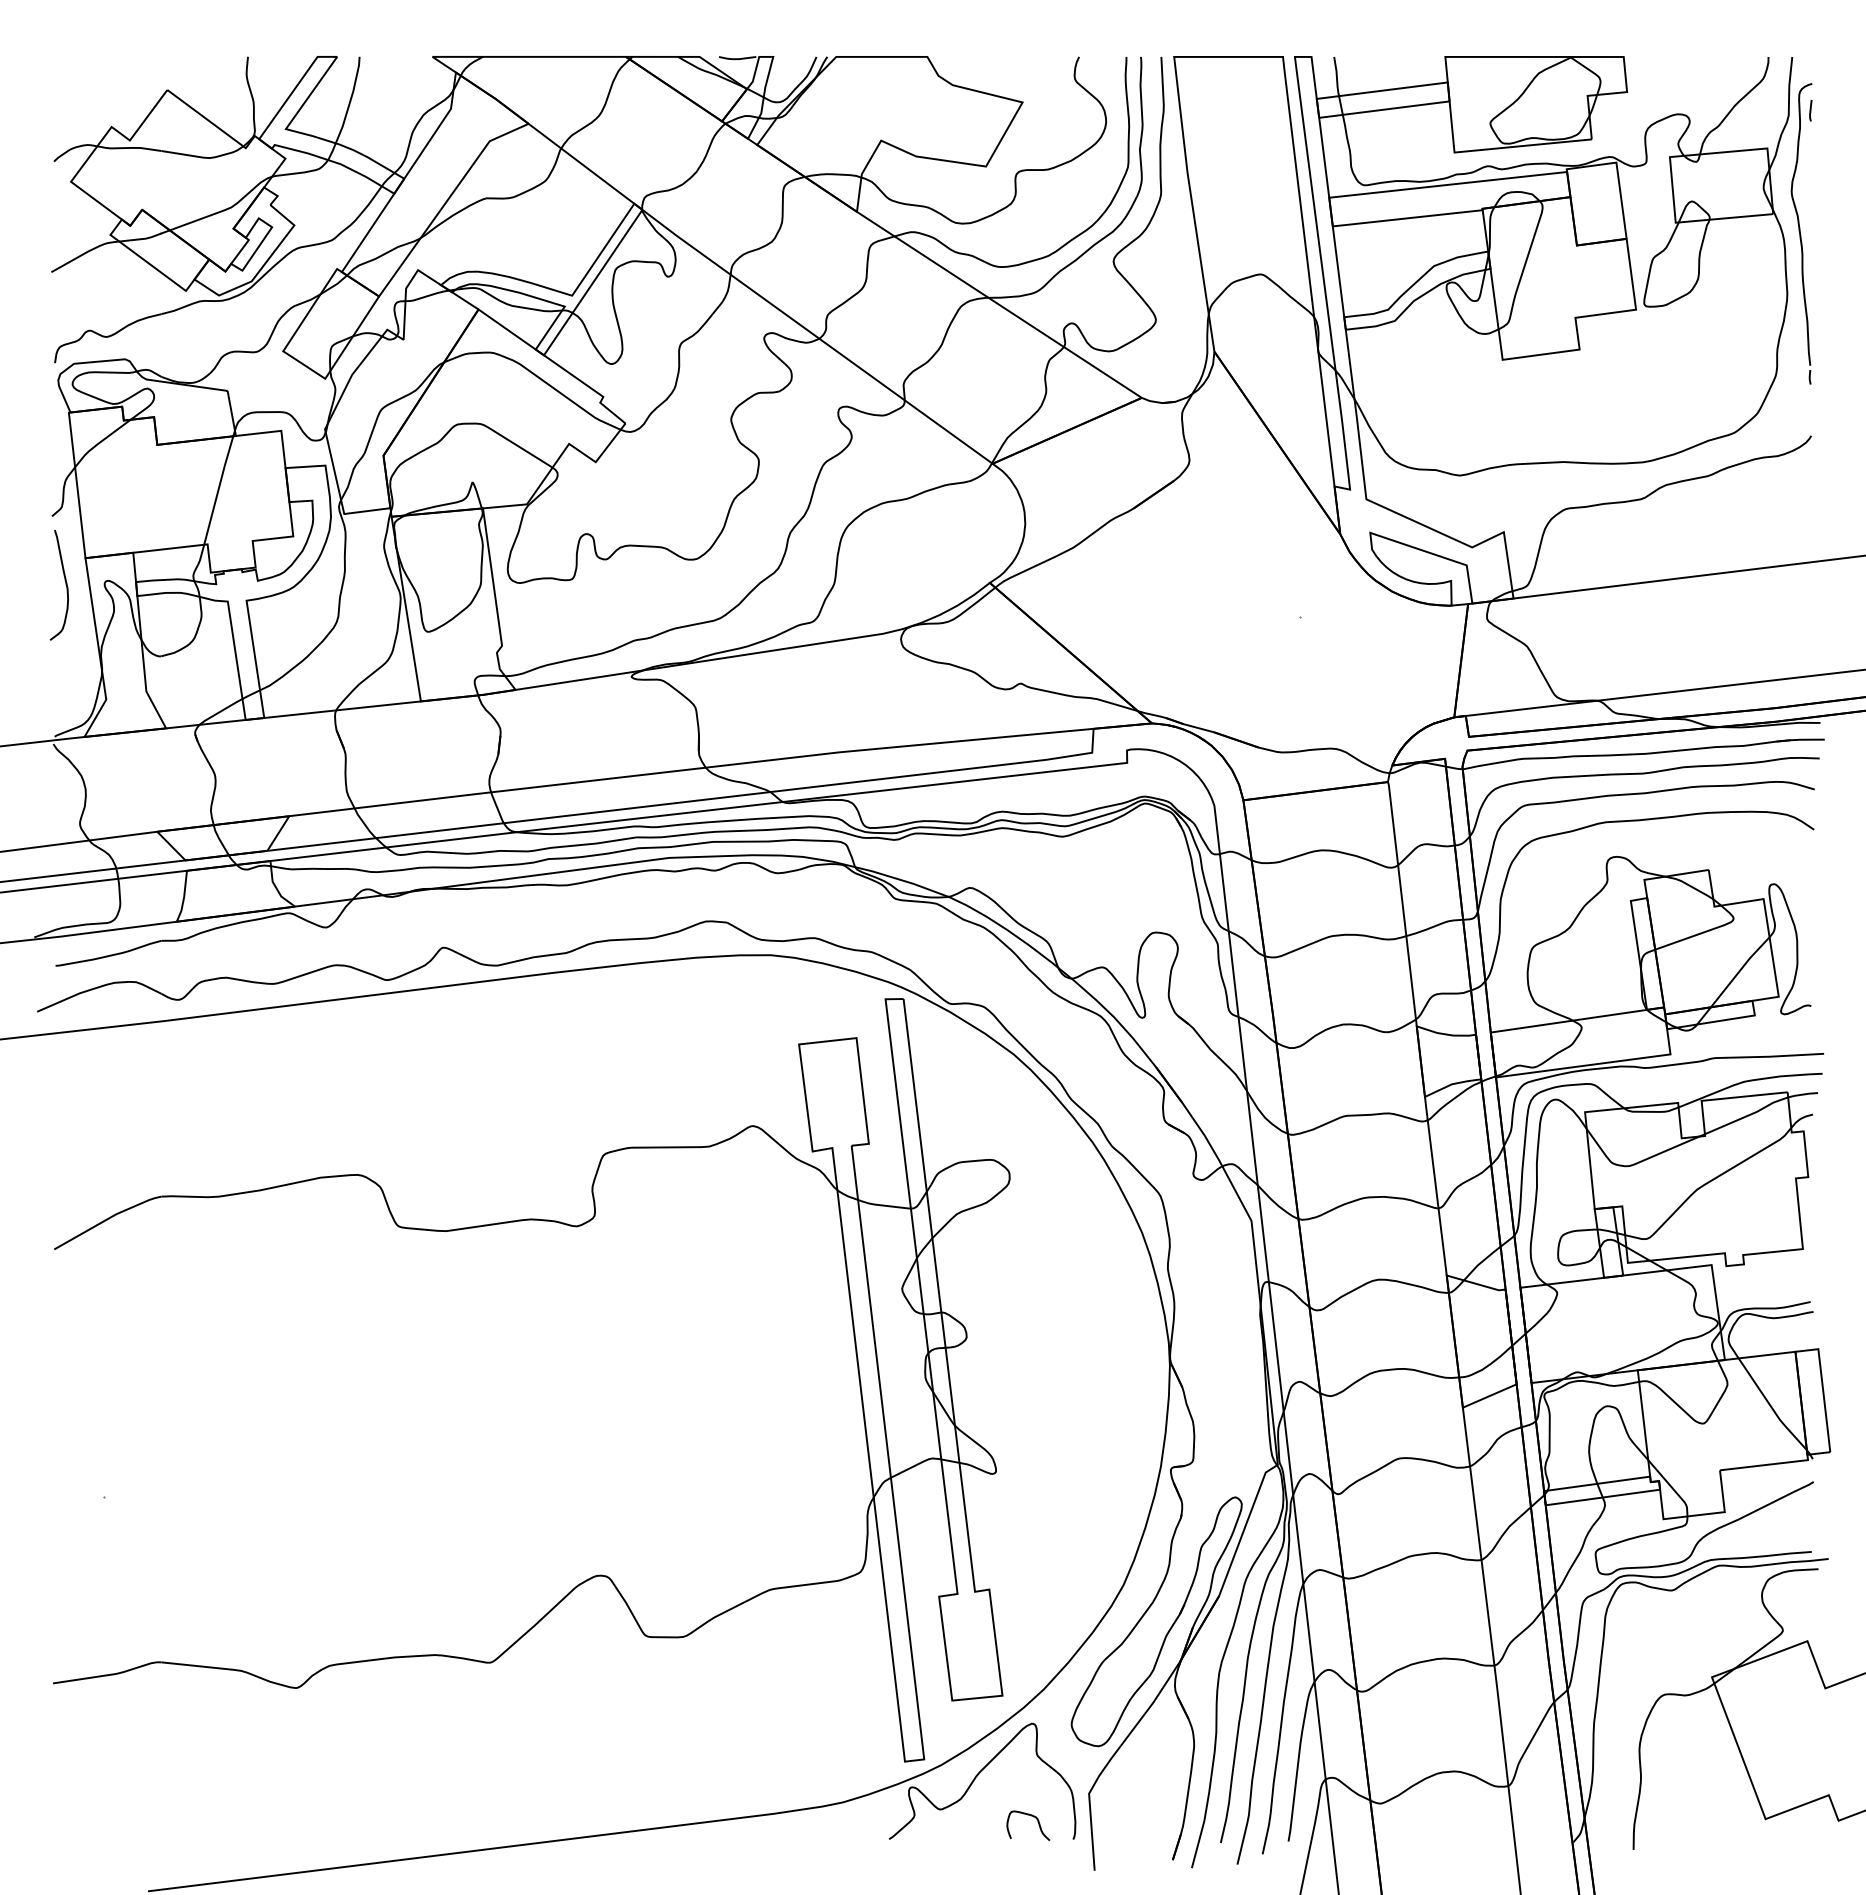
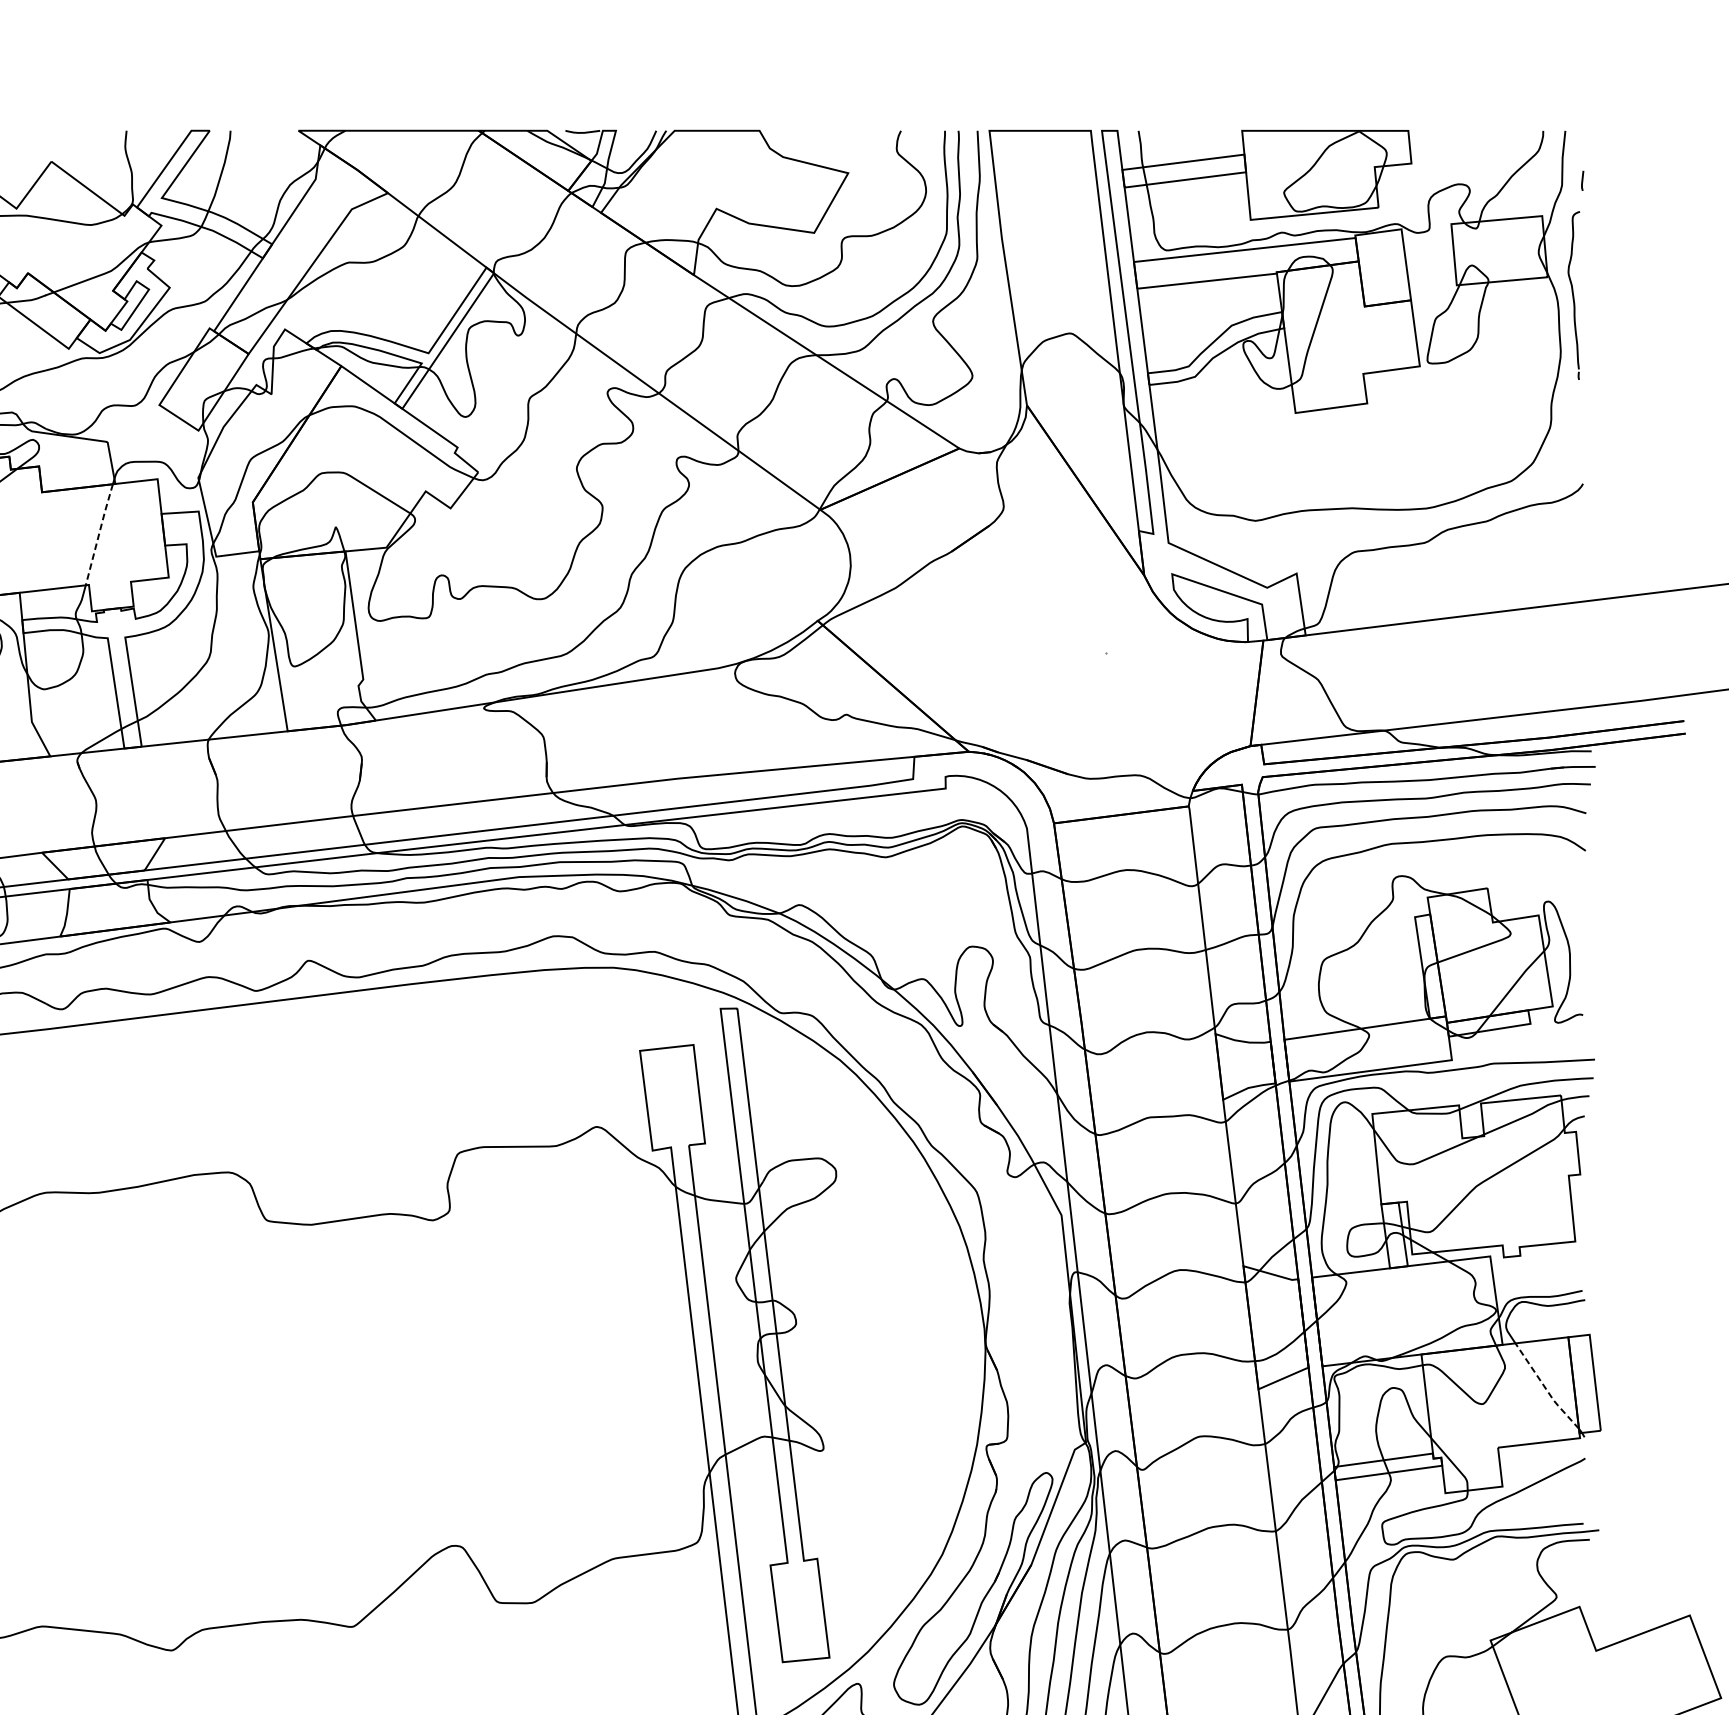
part: (1801, 233) -> (1573, 295), size x0.6
line: (218, 489) -> (99, 533), solid -> dashed
line: (1771, 1407) -> (1546, 1389), solid -> dashed

